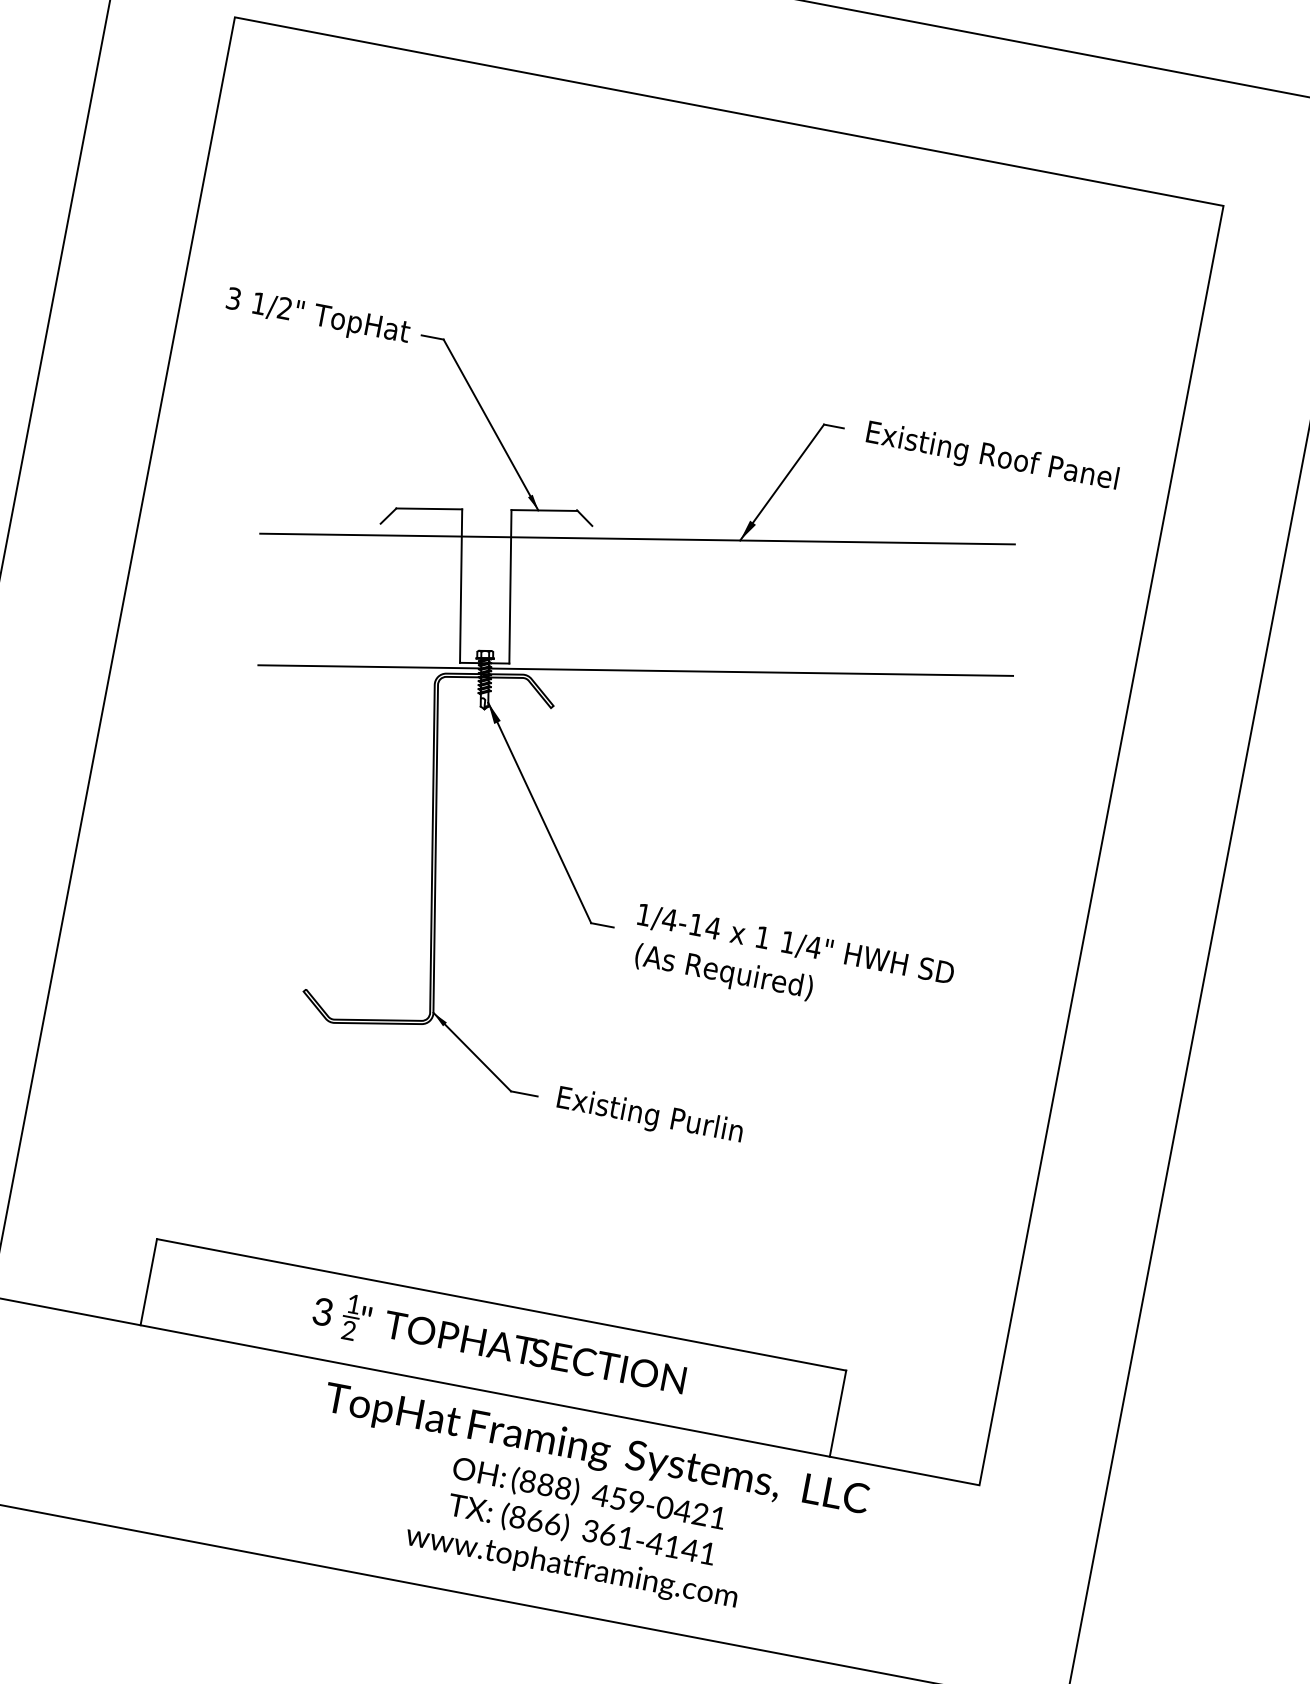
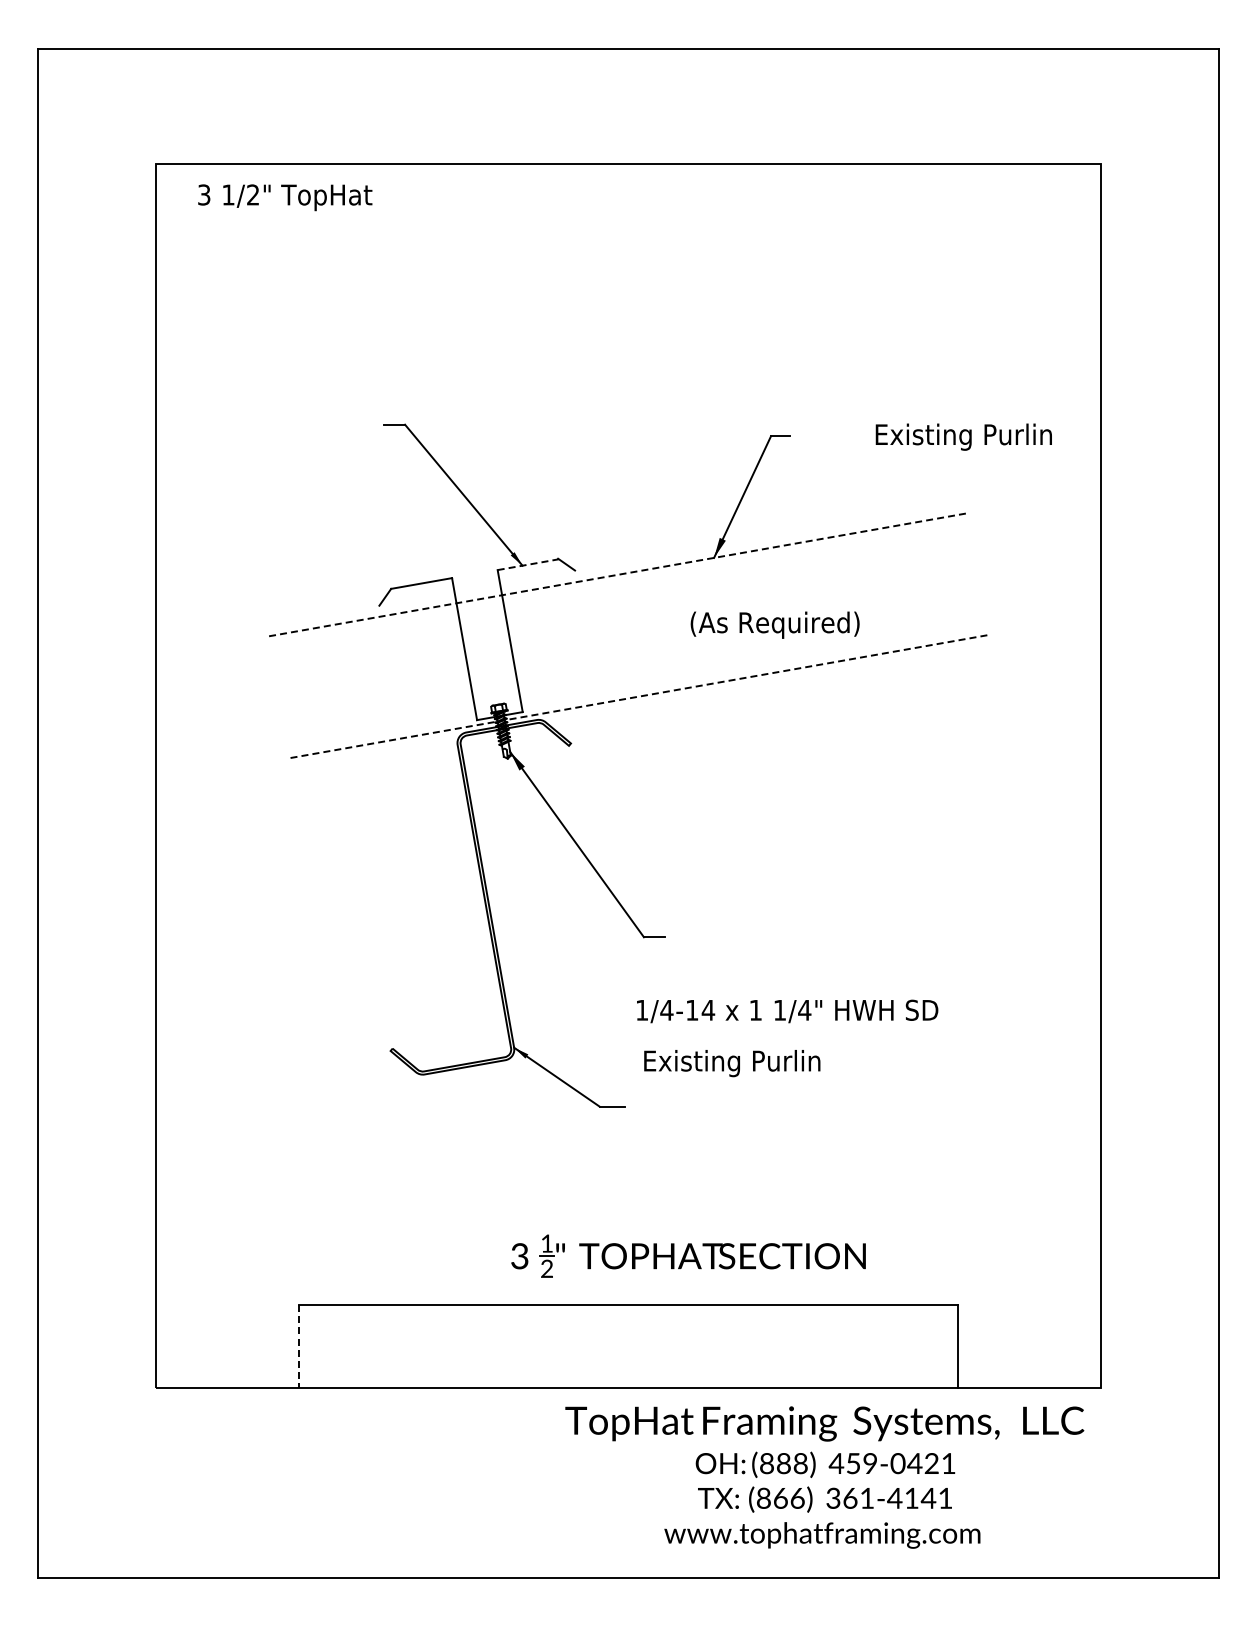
text: (318, 317) -> (285, 197), moved
text: (991, 456) -> (931, 436), Existing Roof Panel -> Existing Purlin
line: (544, 510) -> (528, 564), solid -> dashed
line: (637, 538) -> (619, 574), solid -> dashed
line: (636, 670) -> (641, 696), solid -> dashed
text: (795, 945) -> (787, 1011), moved
text: (723, 972) -> (774, 624), moved
text: (650, 1116) -> (732, 1063), moved
line: (148, 1282) -> (298, 1346), solid -> dashed
part: (499, 1344) -> (688, 1255), moved
text: (585, 1507) -> (824, 1477), moved

